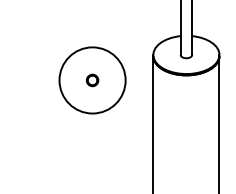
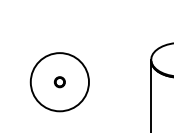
part: (92, 80) -> (59, 82), moved

